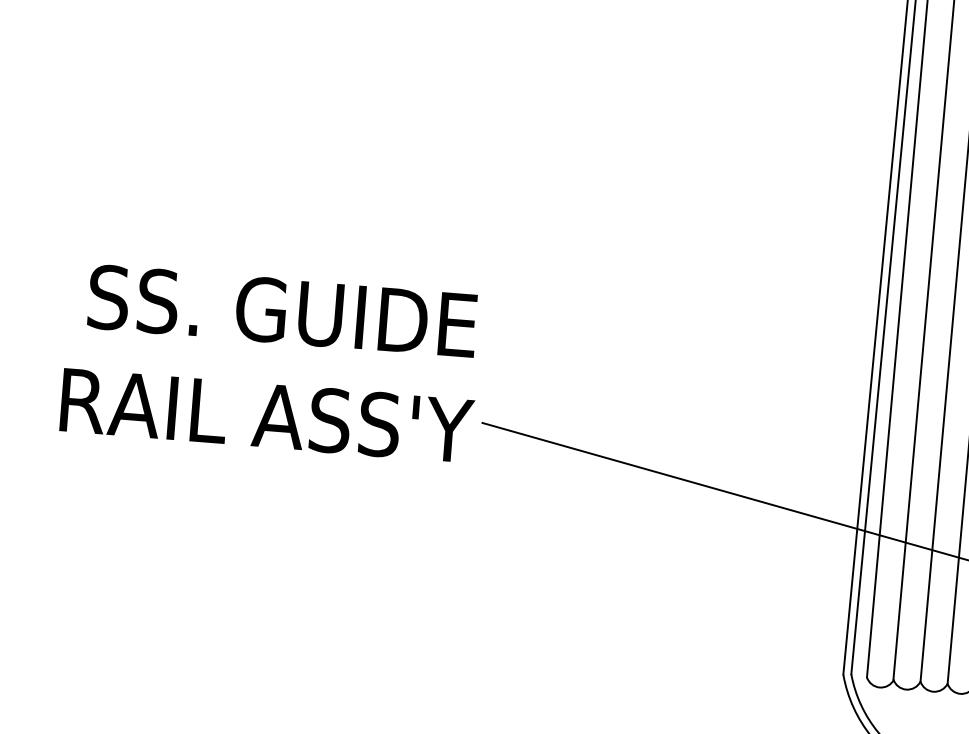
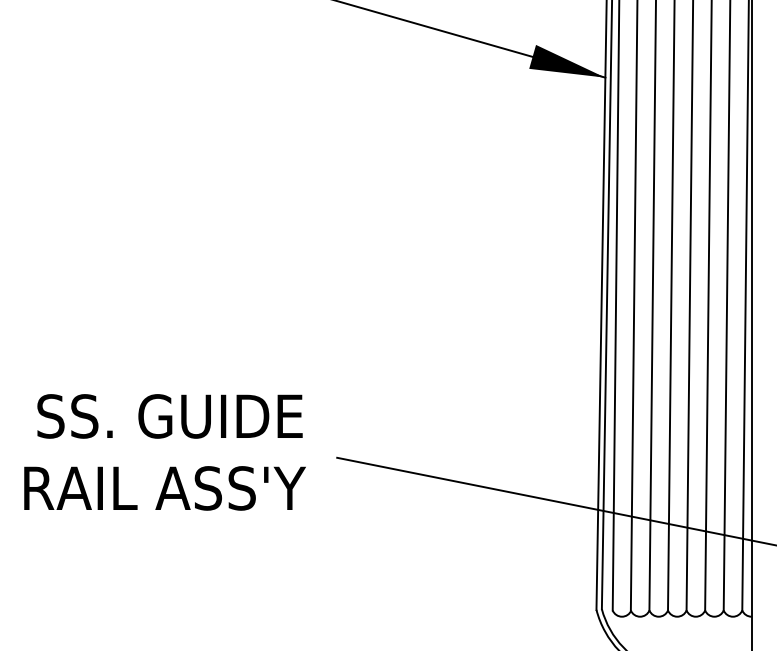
text: (270, 363) -> (164, 452), moved

